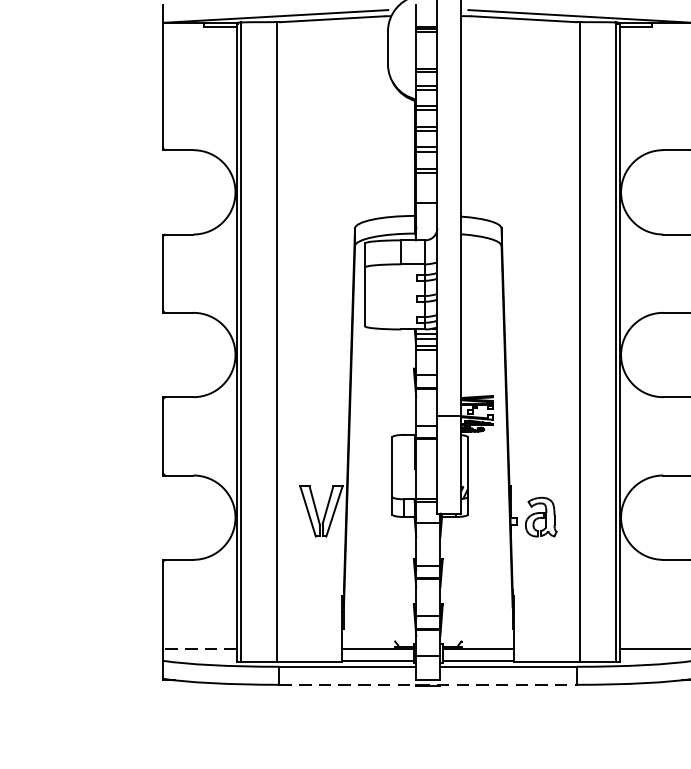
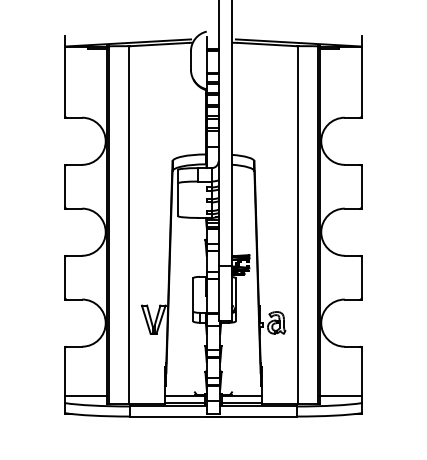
line: (199, 648) -> (85, 396), dashed -> solid
line: (428, 684) -> (213, 416), dashed -> solid

